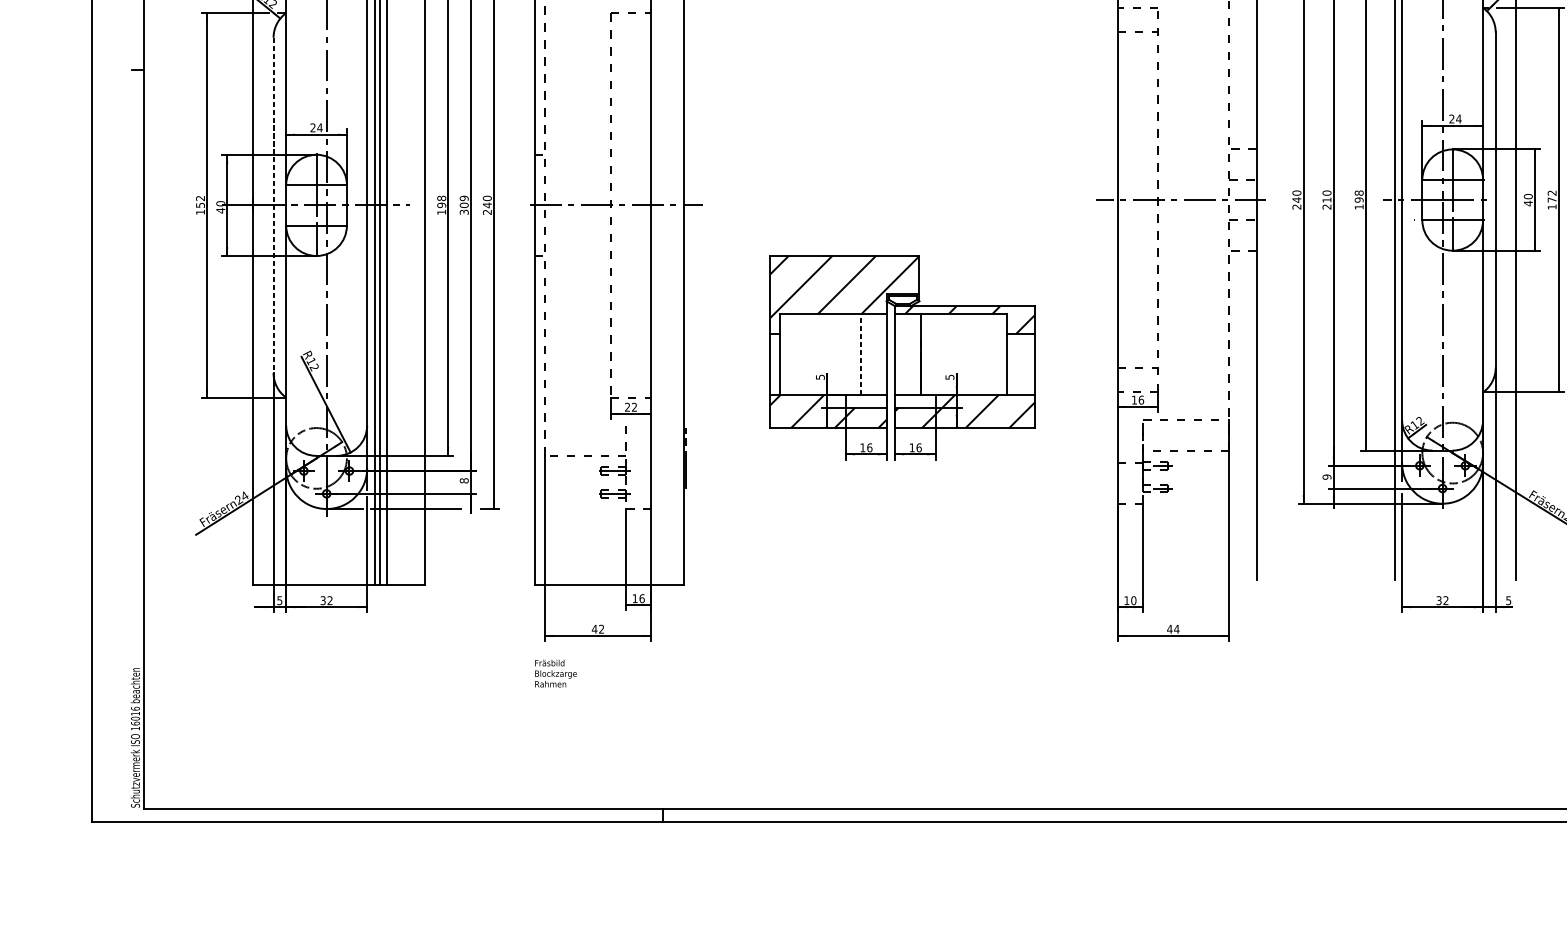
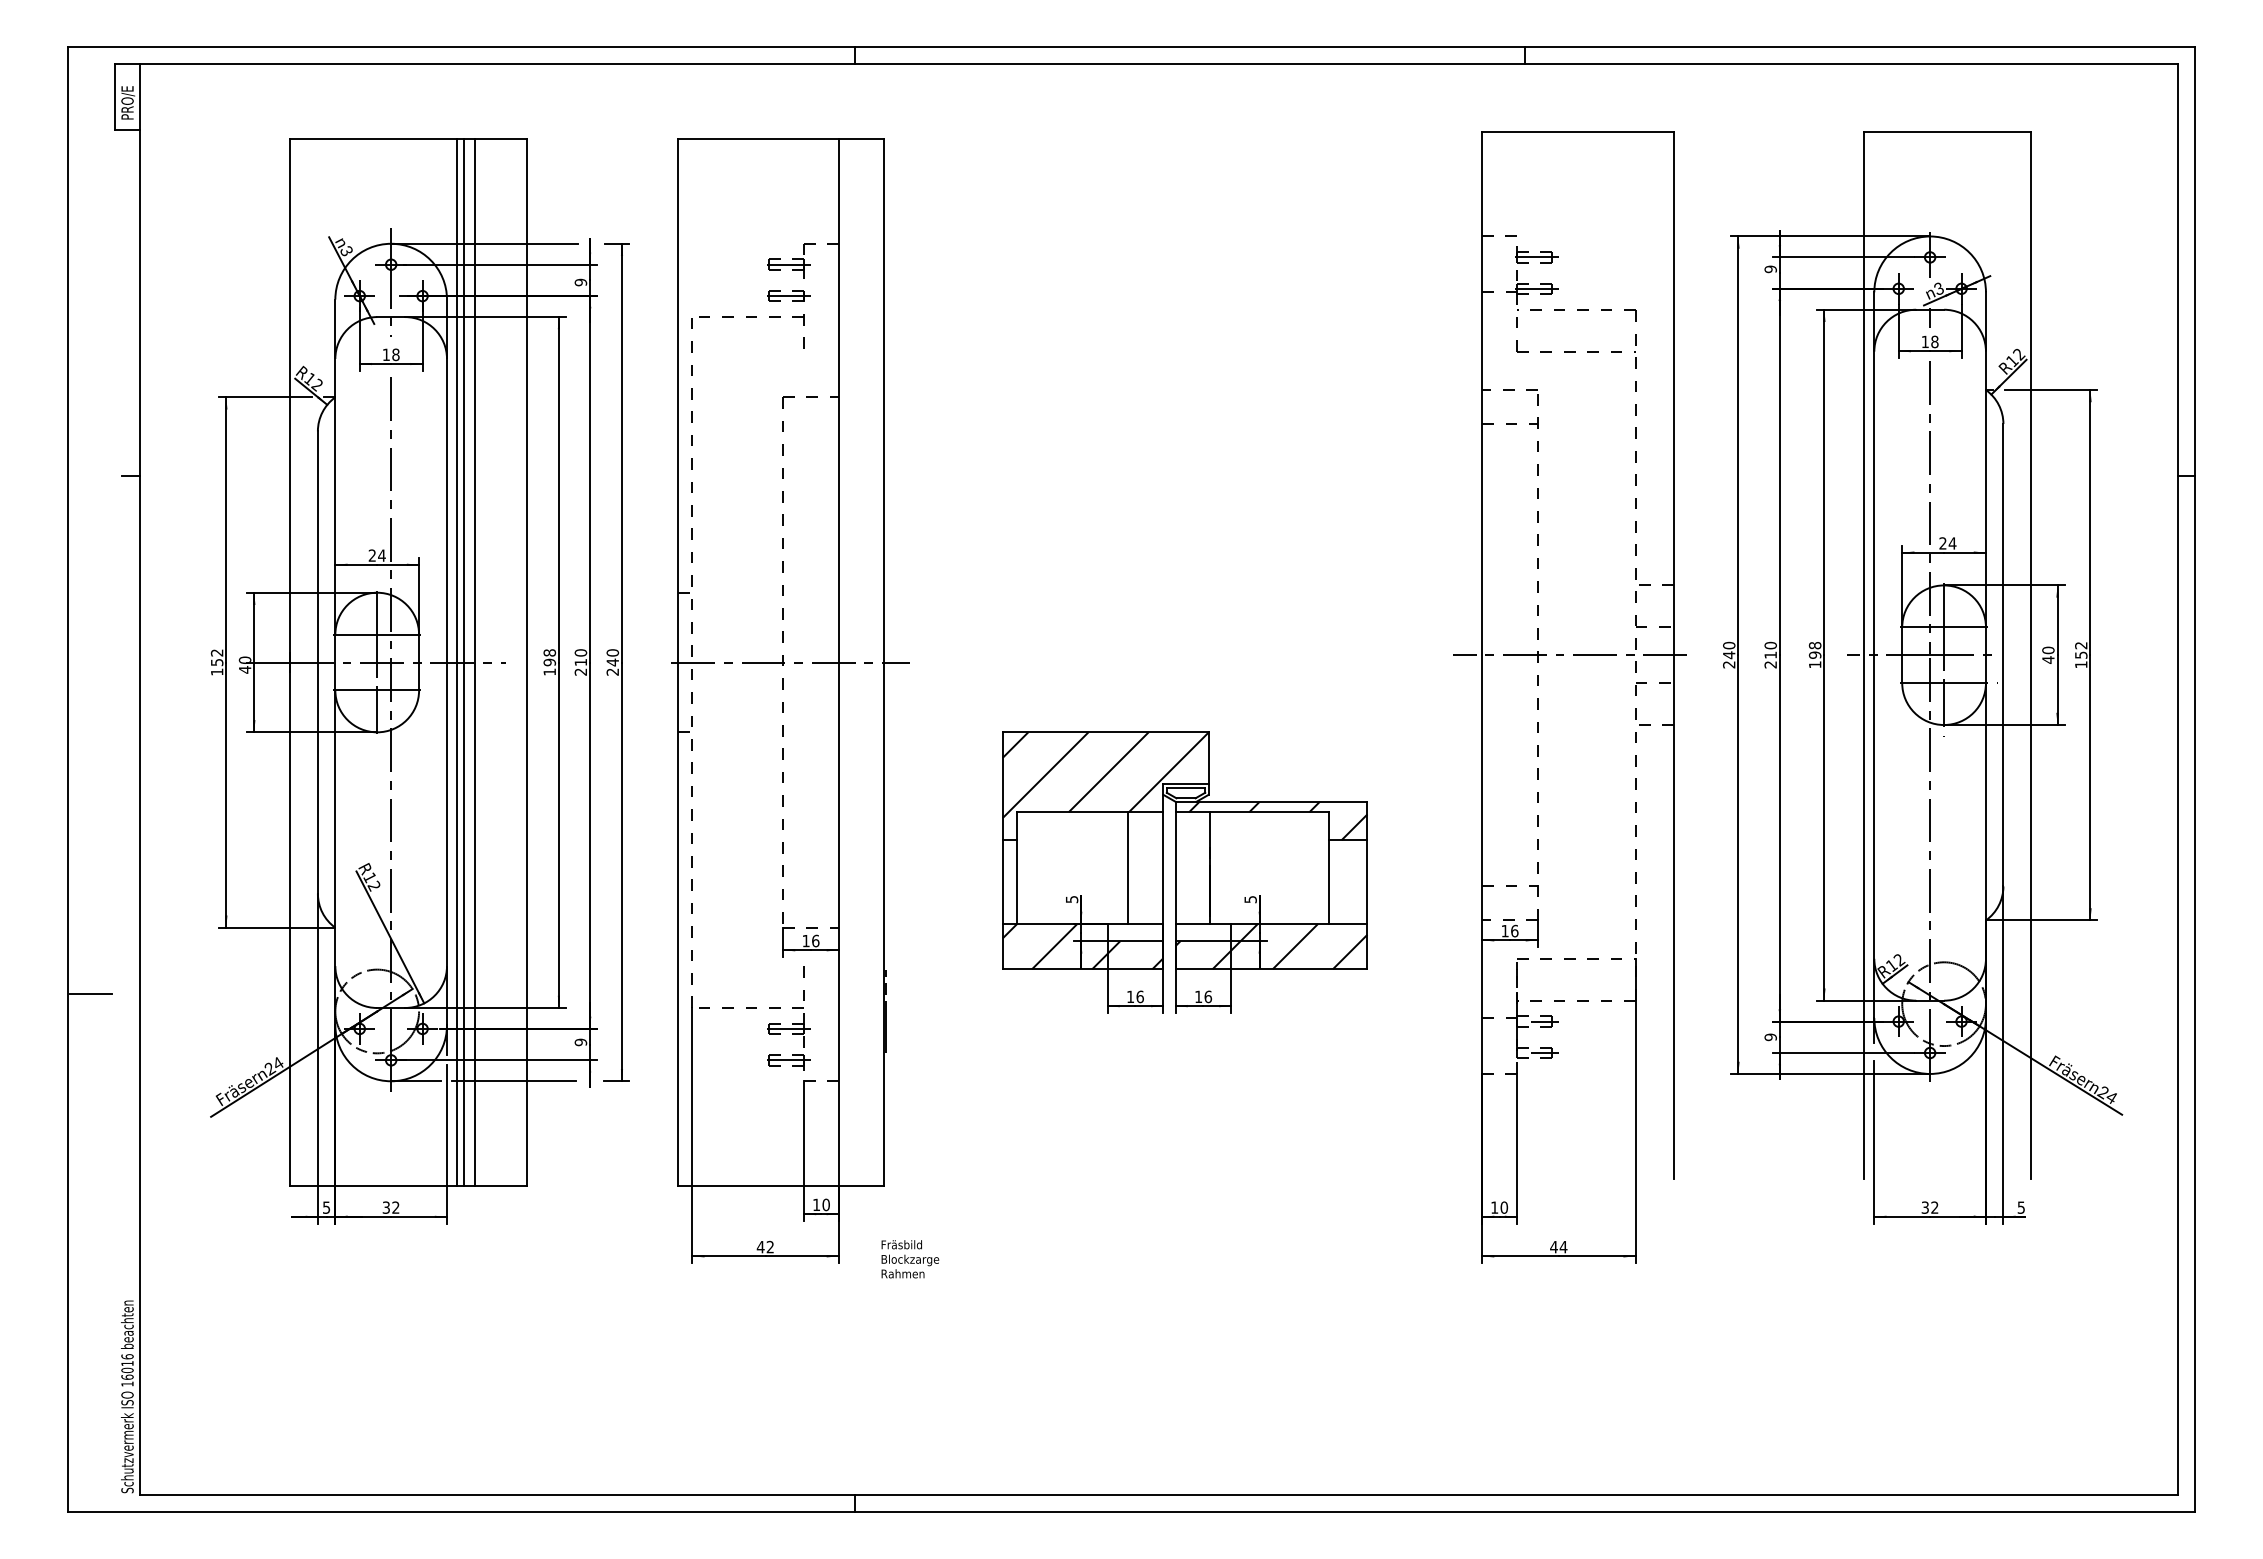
text: (1552, 199) -> (2081, 654), 172 -> 152
text: (463, 205) -> (580, 662), 309 -> 210
line: (273, 206) -> (317, 663), dashed -> solid
line: (861, 354) -> (1128, 868), dashed -> solid
text: (630, 406) -> (810, 940), 22 -> 16
line: (108, 446) -> (90, 994), added
text: (463, 480) -> (580, 1042), 8 -> 9
text: (641, 598) -> (825, 1204), 16 -> 10
text: (556, 673) -> (910, 1259), moved

